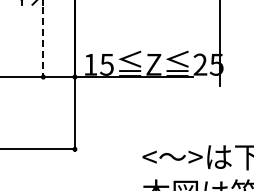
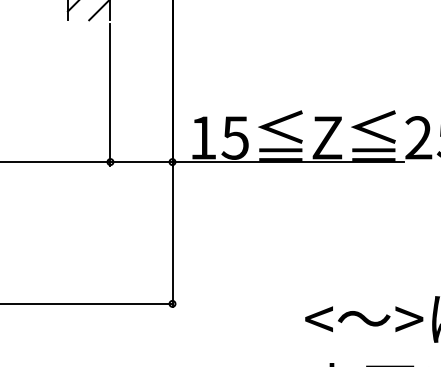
line: (43, 43) -> (110, 96), dashed -> solid

